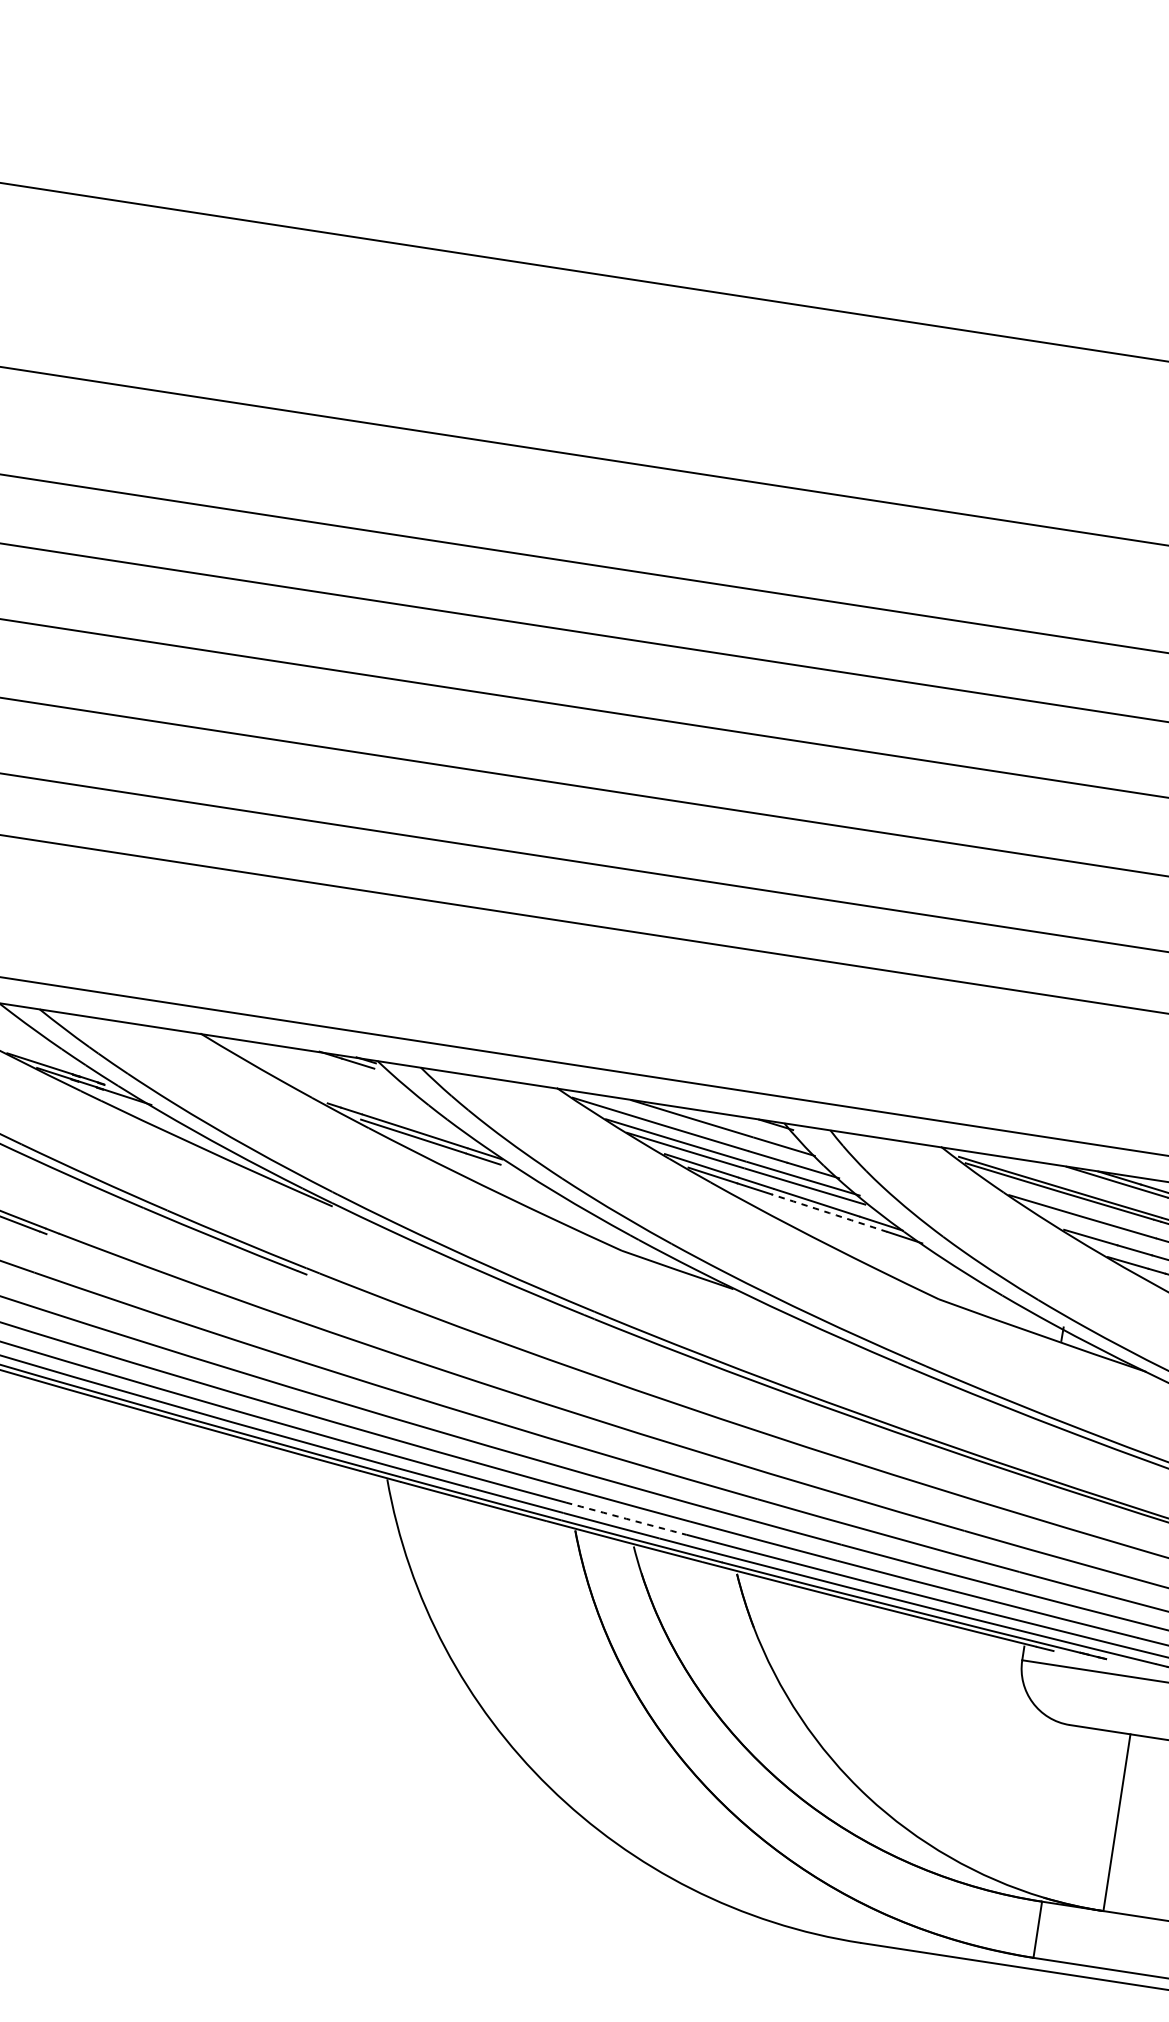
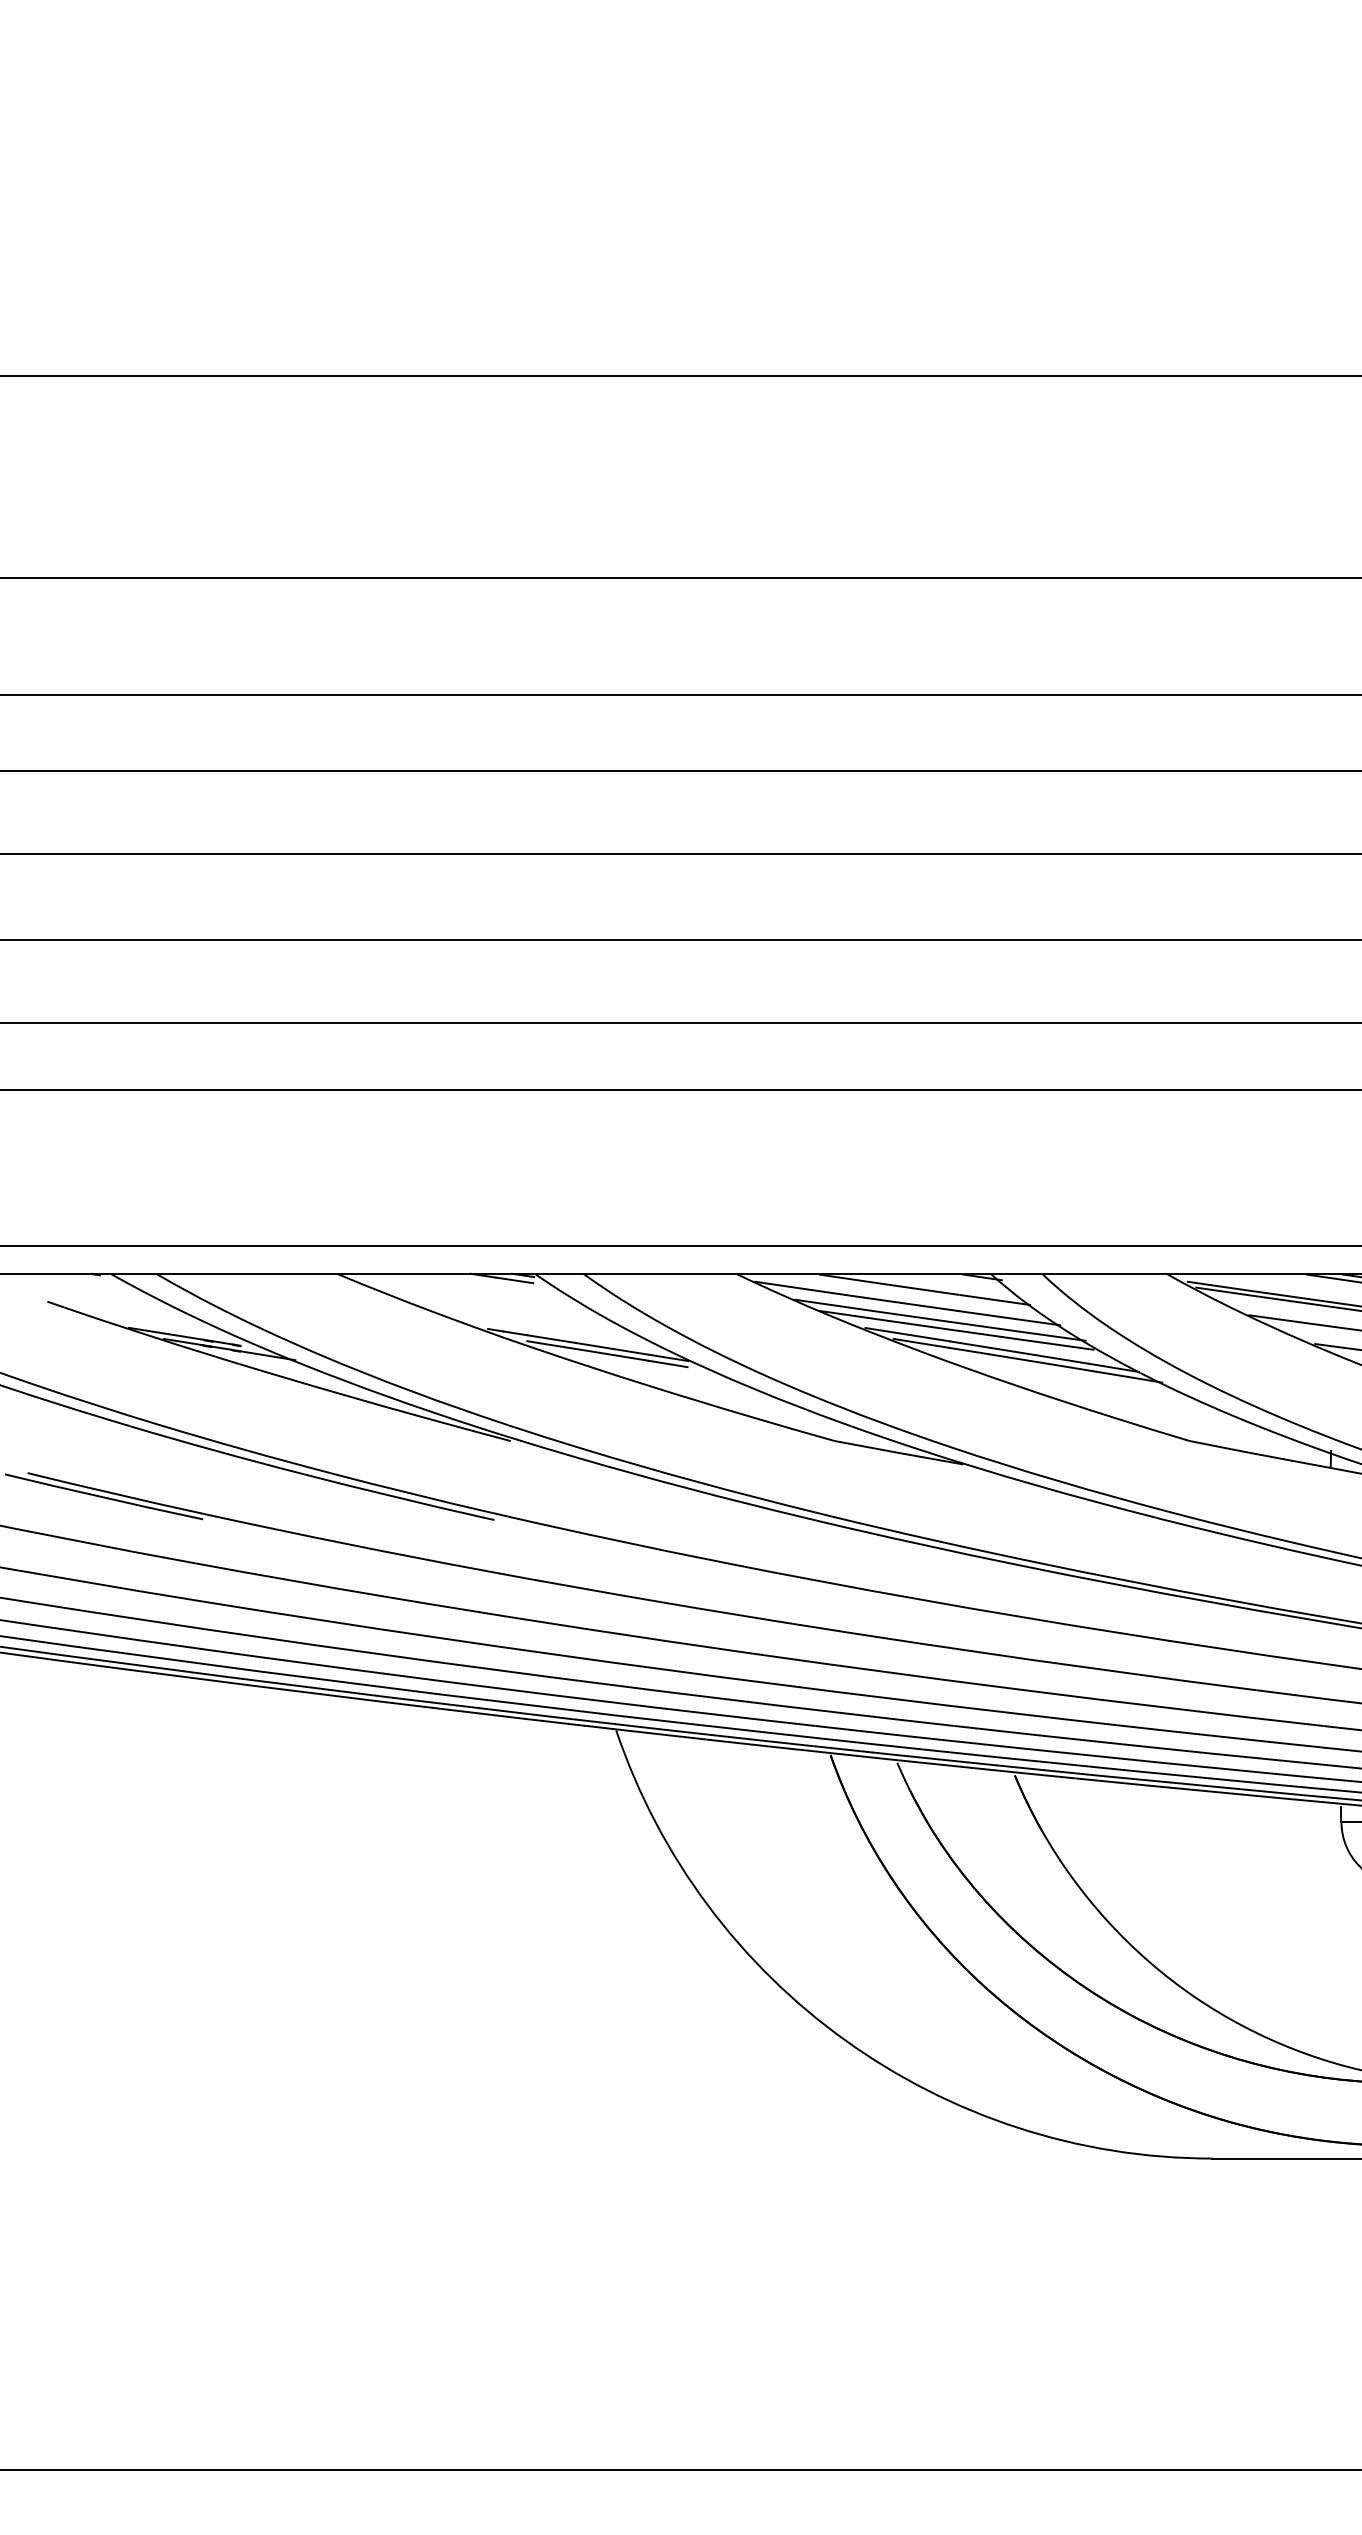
arc: (829, 1213) -> (1055, 1365), dashed -> solid
arc: (626, 1518) -> (884, 1733), dashed -> solid

